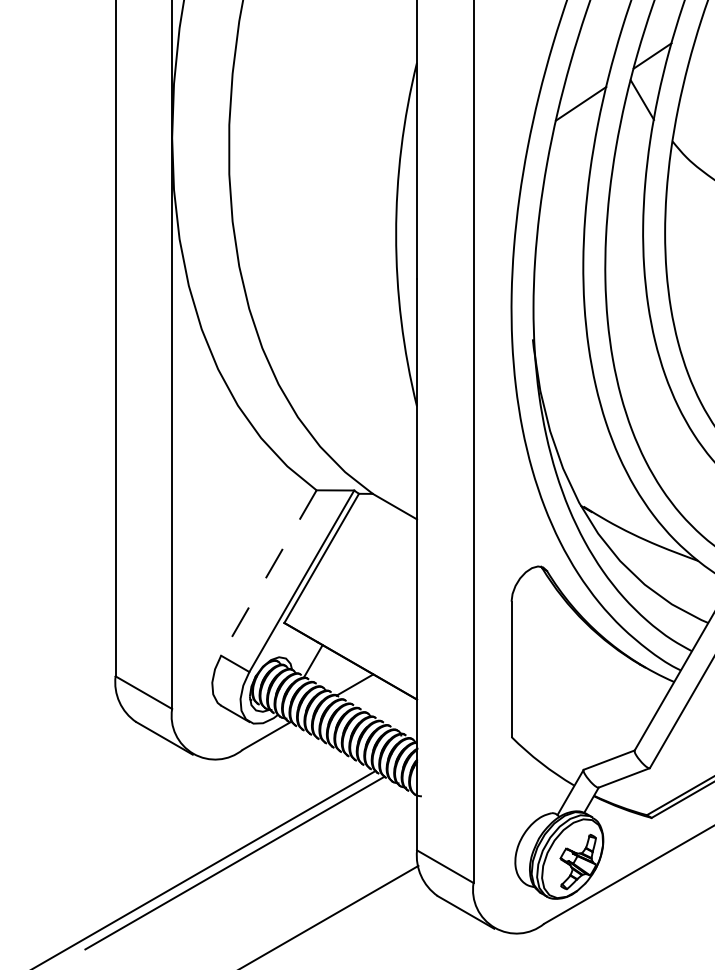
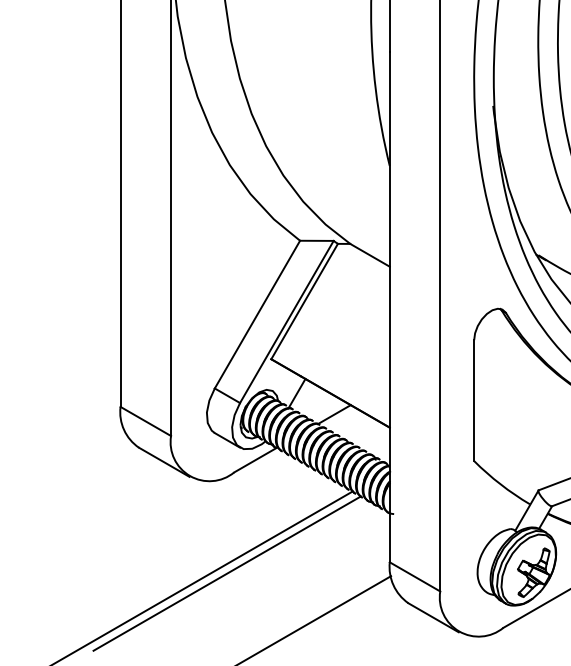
line: (268, 573) -> (257, 315), dashed -> solid

